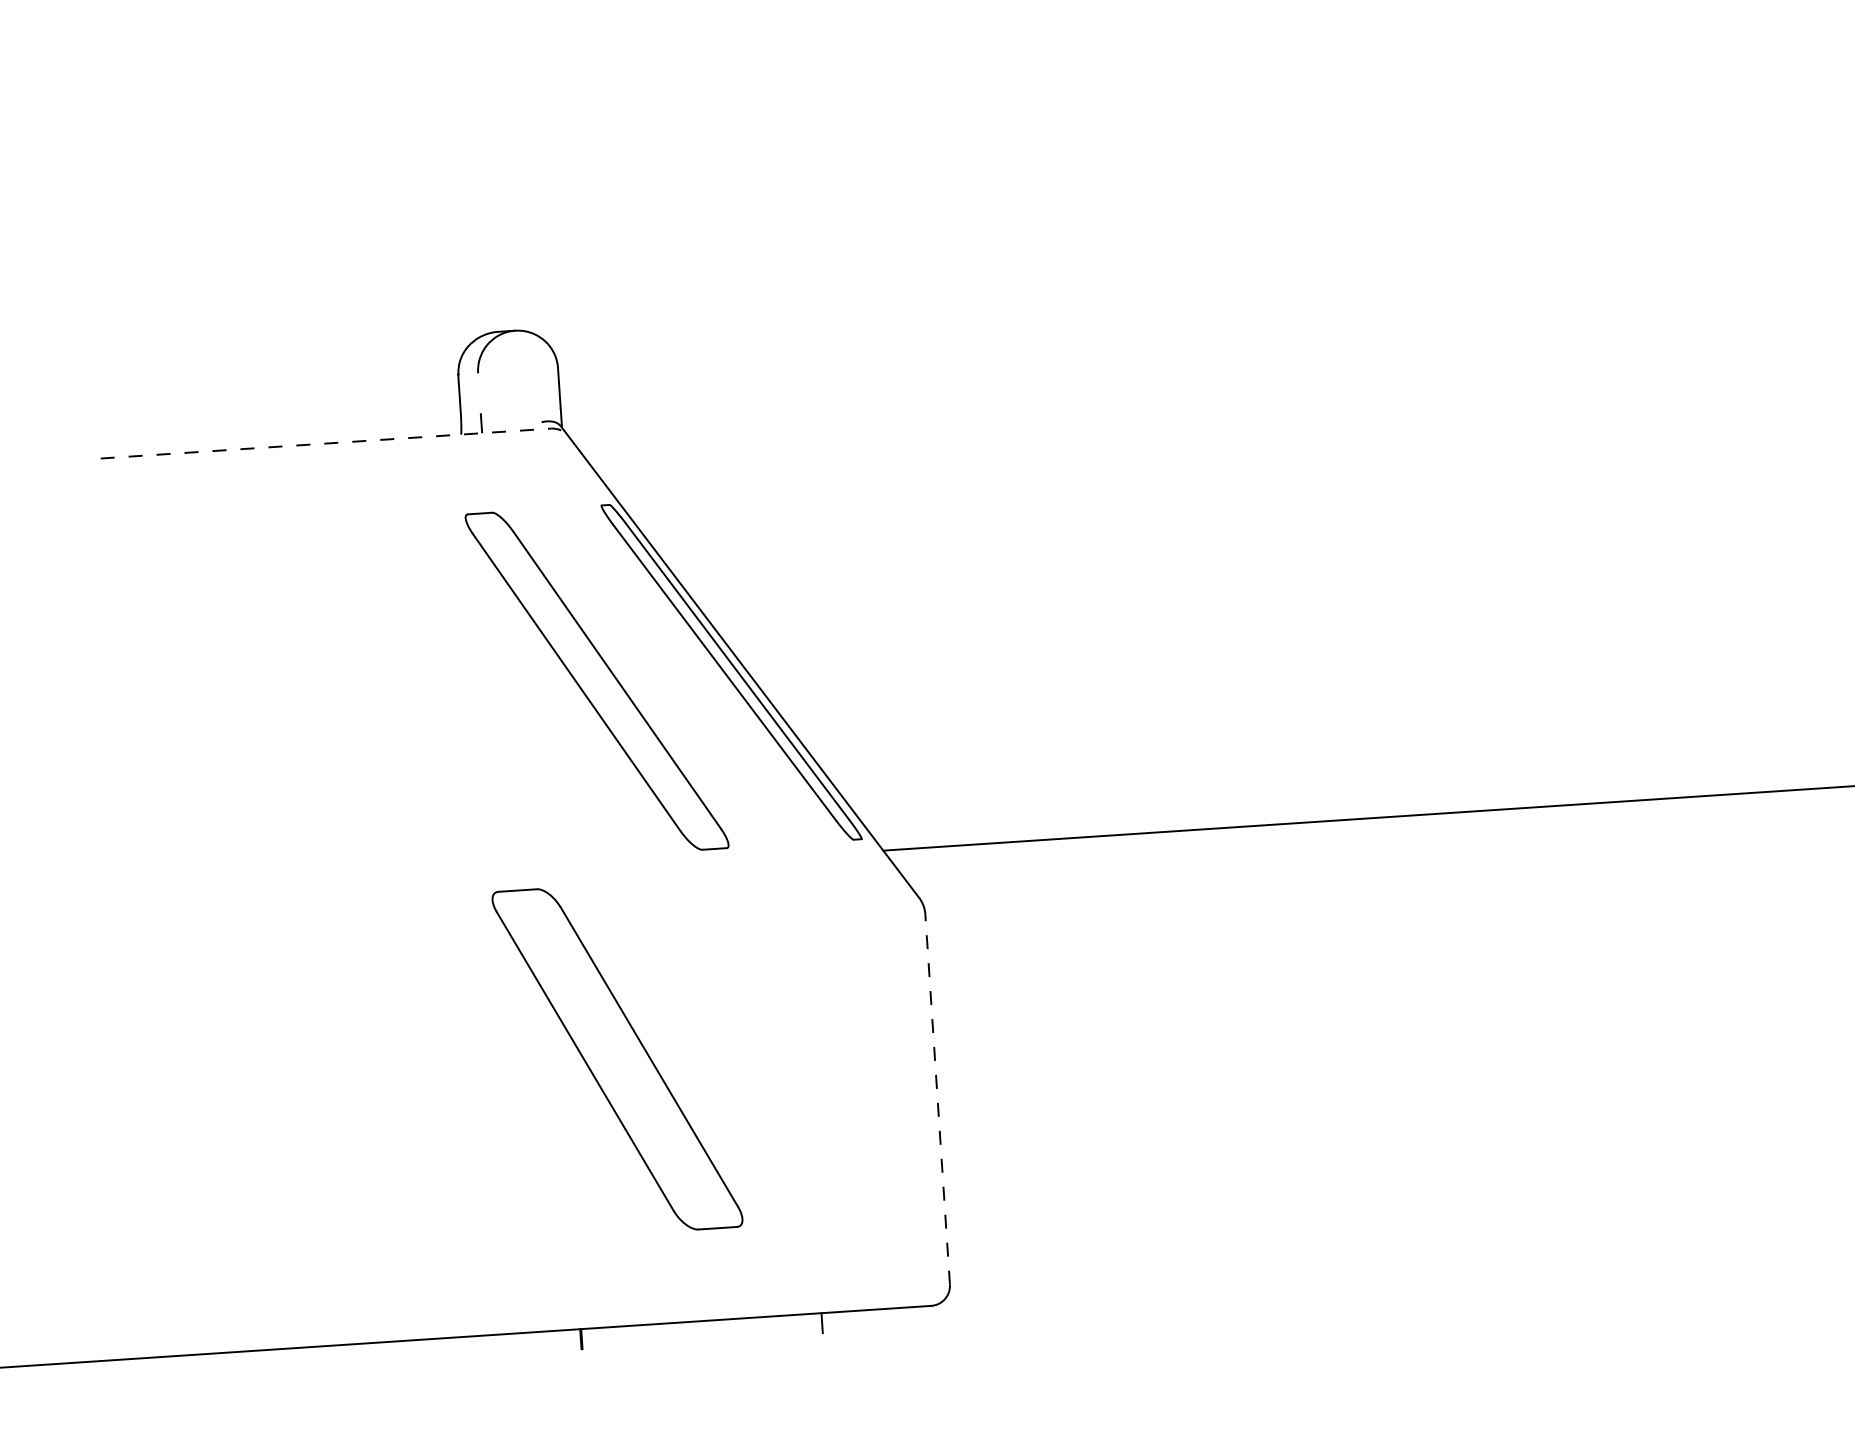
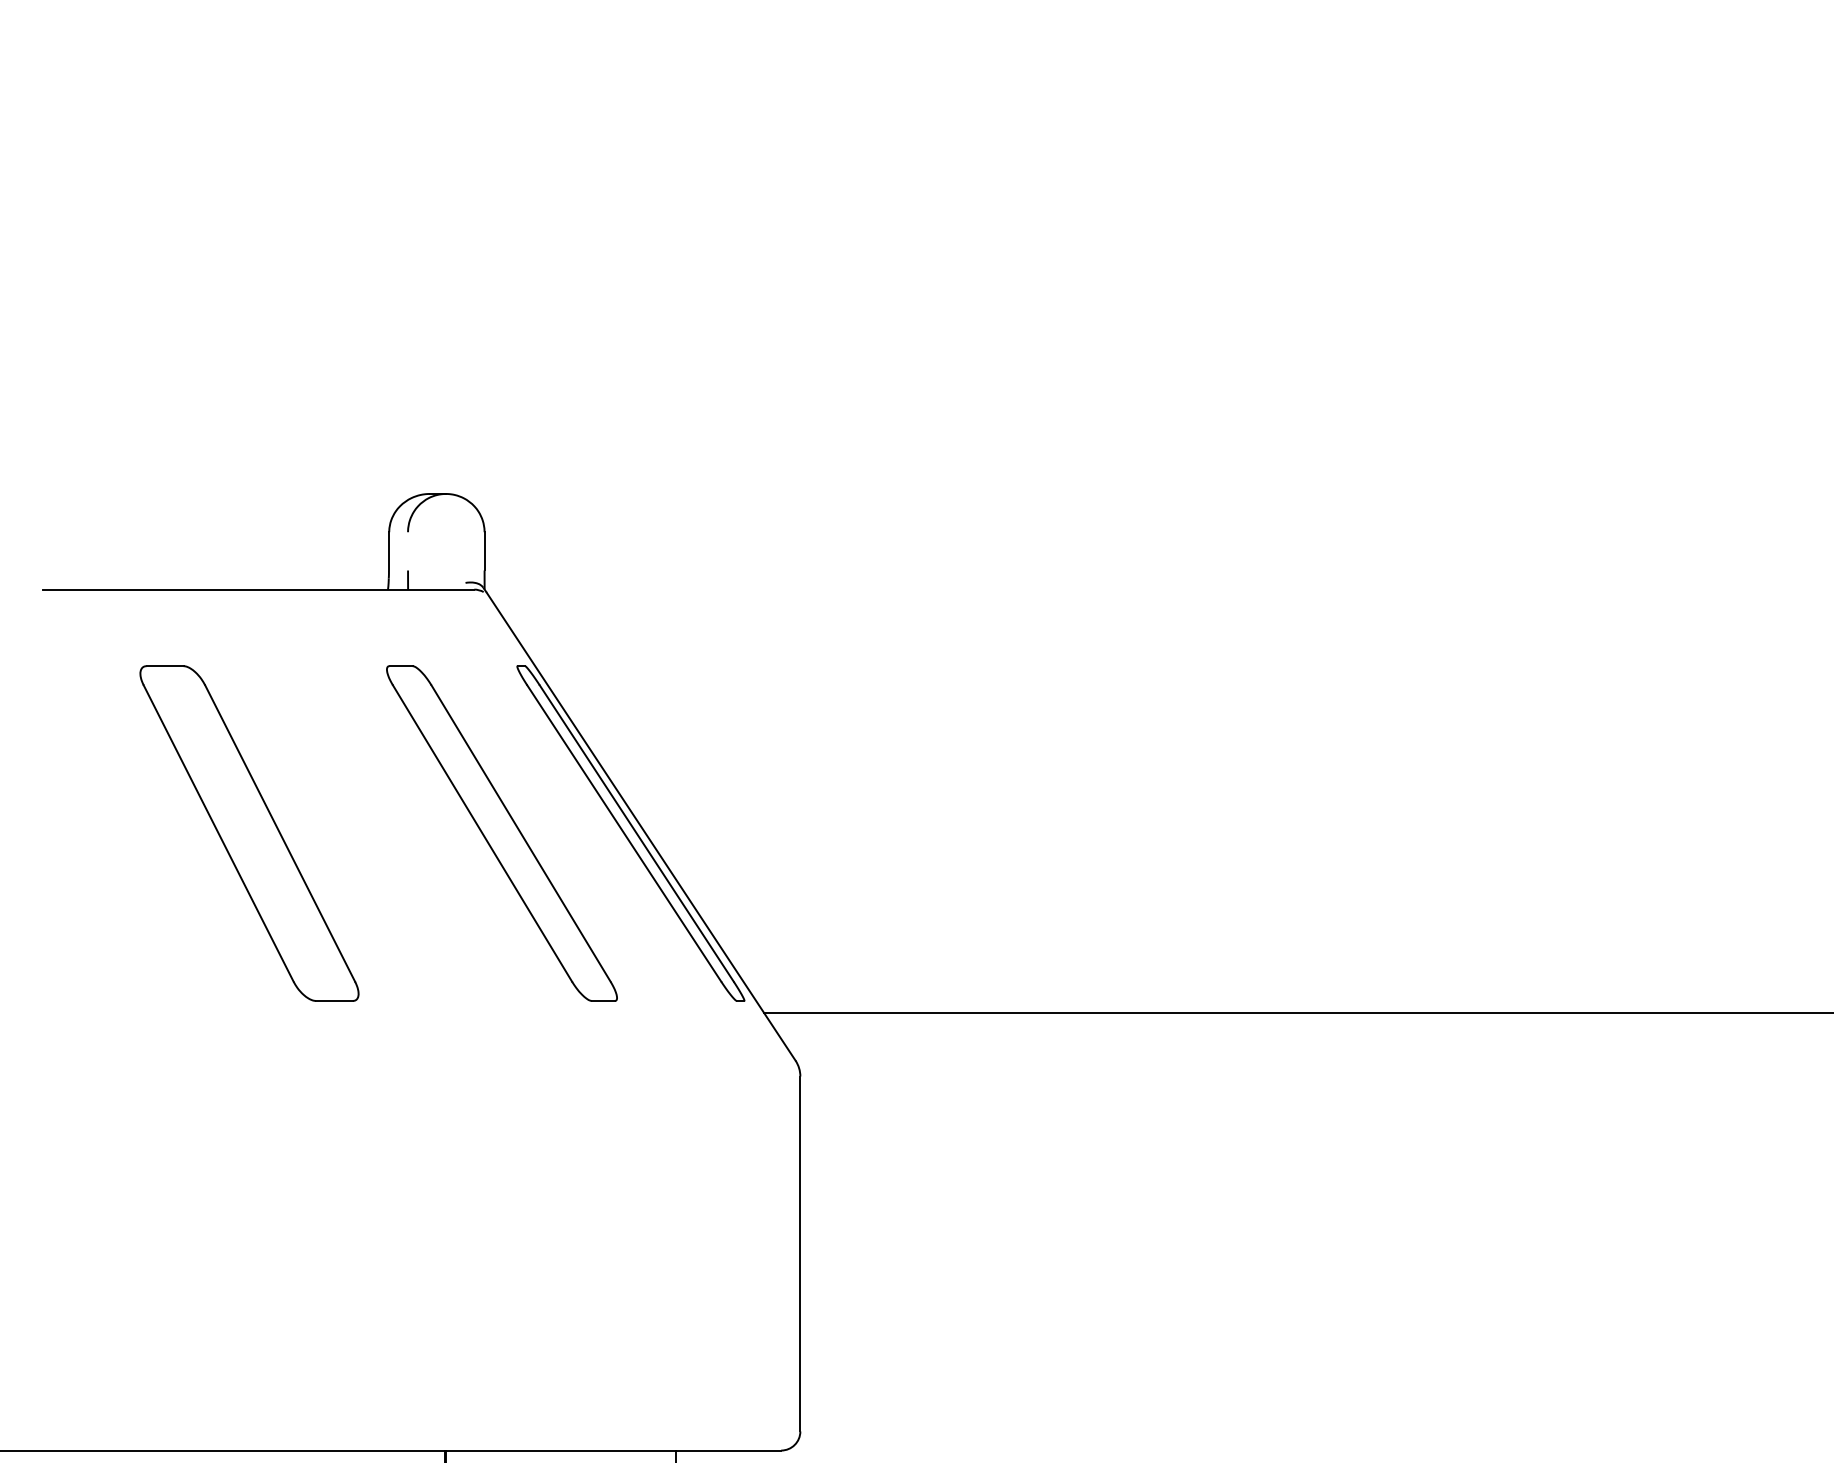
line: (326, 443) -> (258, 589), dashed -> solid
part: (617, 1059) -> (249, 833), moved
line: (937, 1098) -> (800, 1253), dashed -> solid

